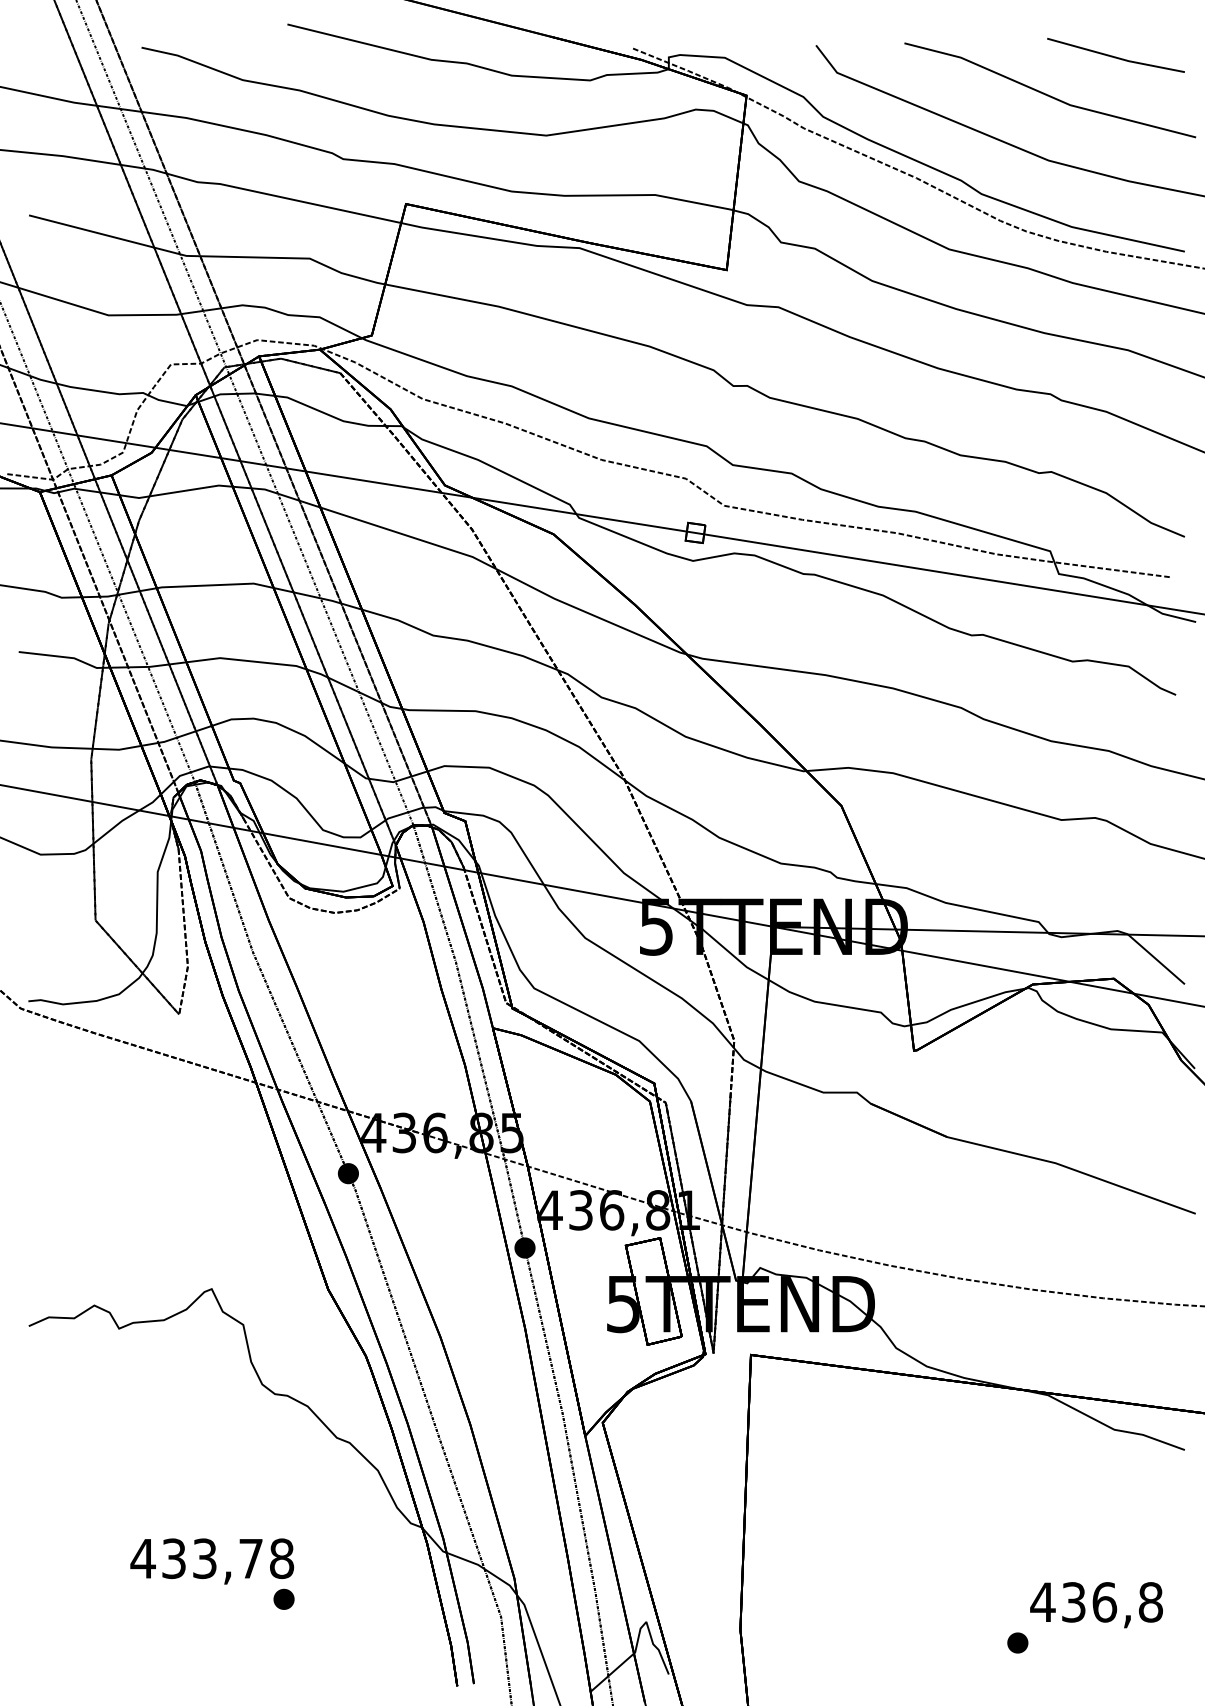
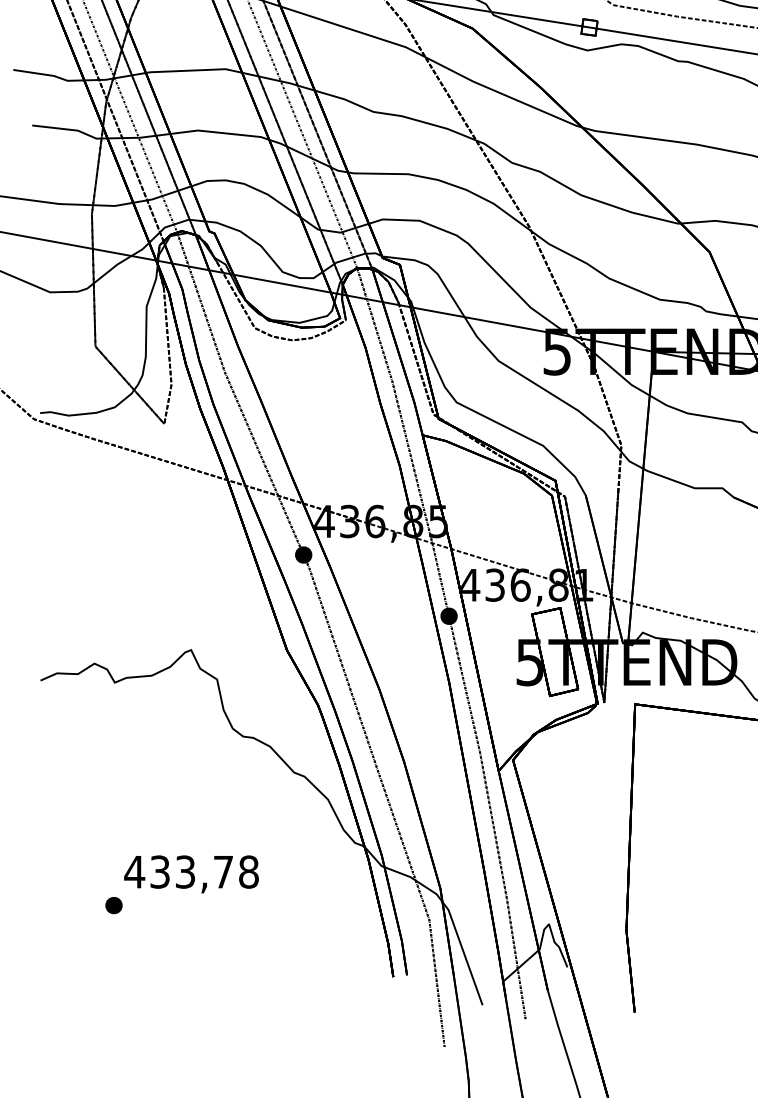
part: (283, 1598) -> (113, 904), moved

